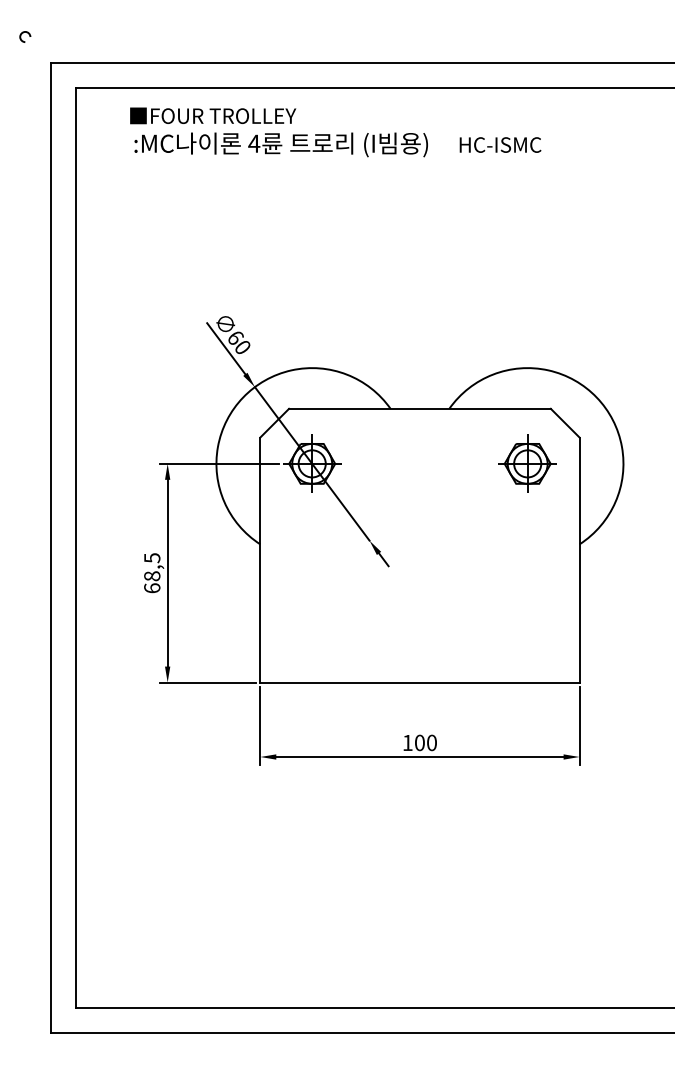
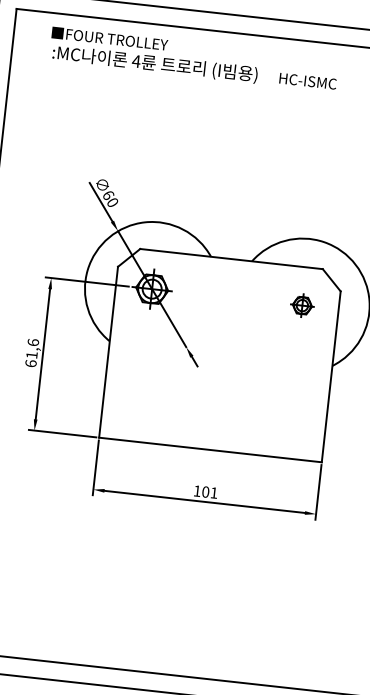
part: (527, 463) -> (302, 305), size x0.6
text: (152, 567) -> (32, 349), 68,5 -> 61,6
text: (431, 742) -> (213, 492), 100 -> 101

